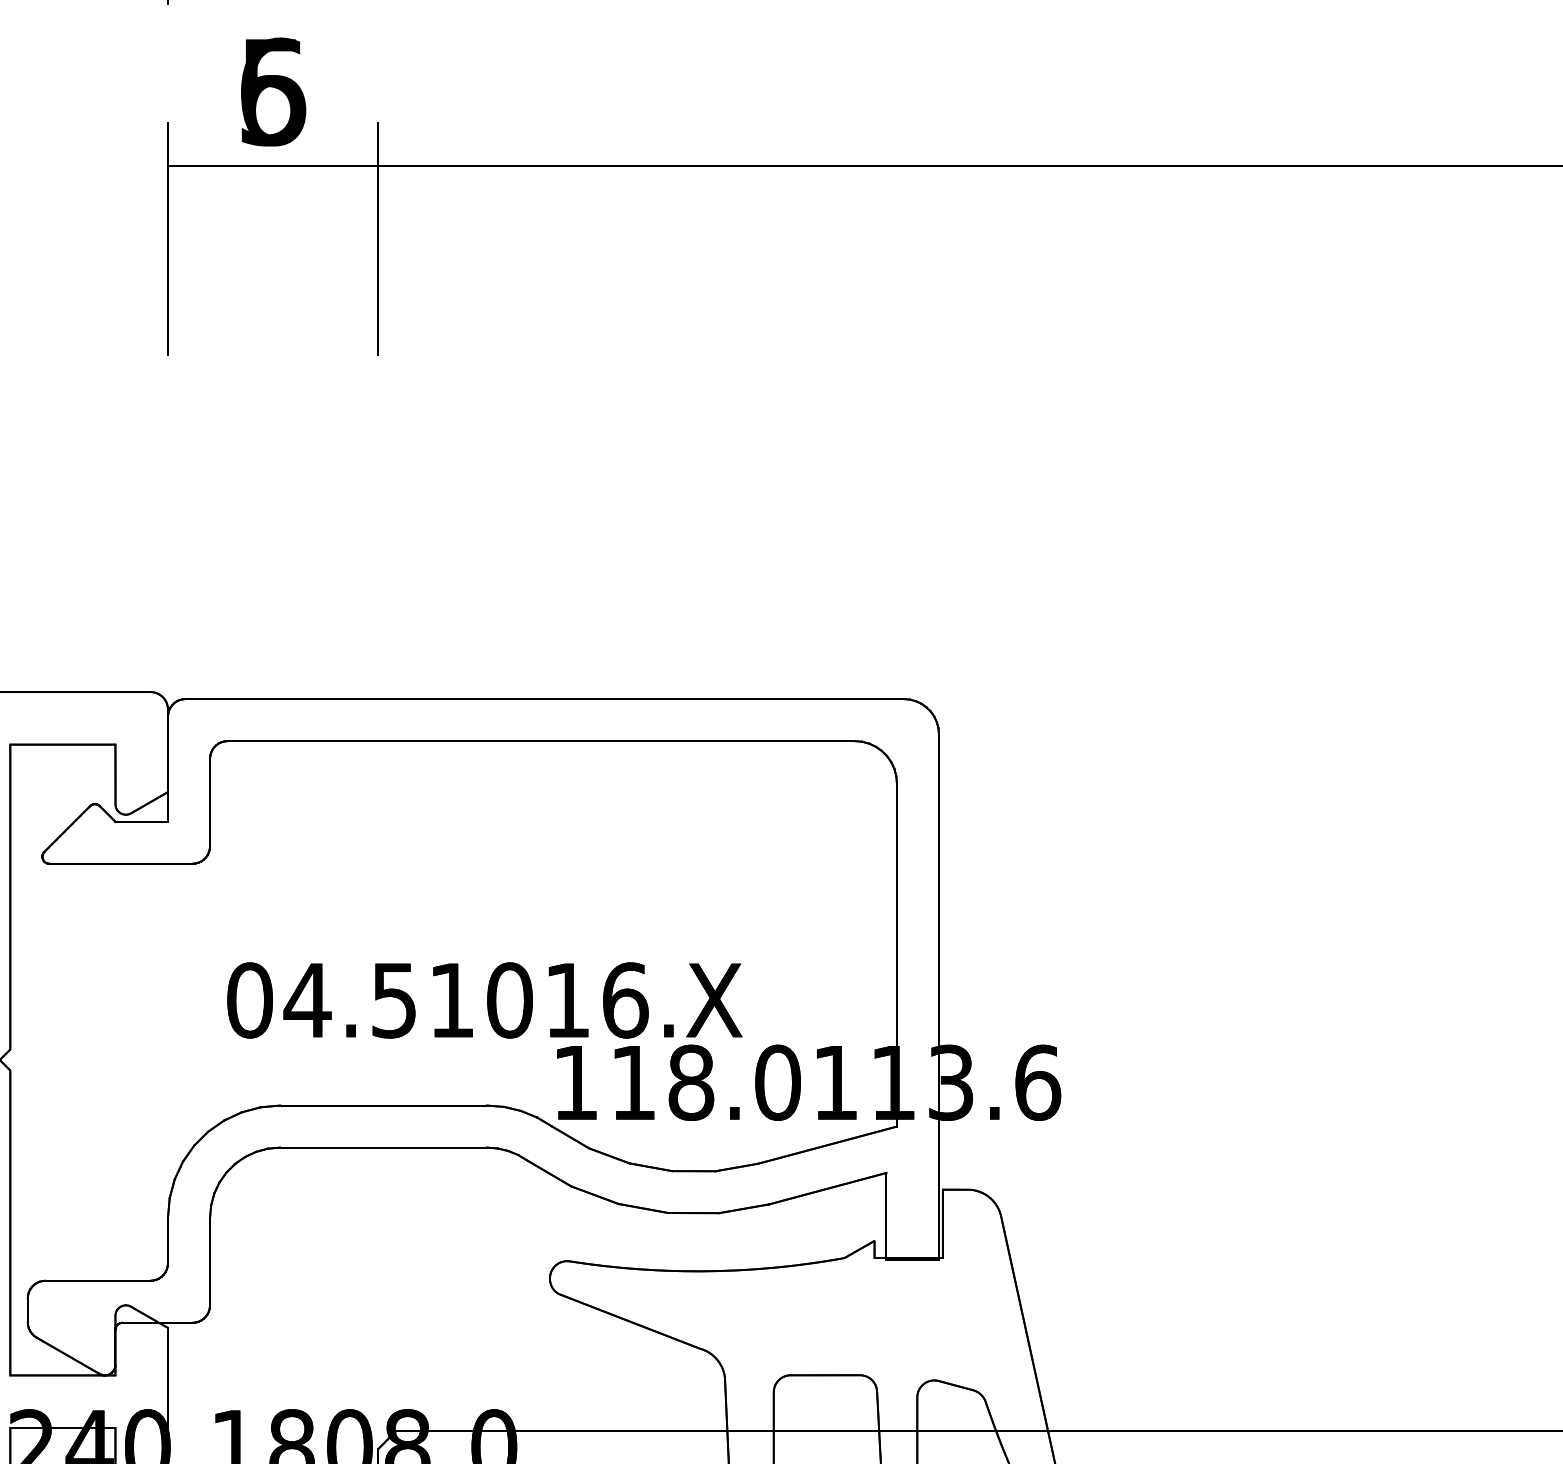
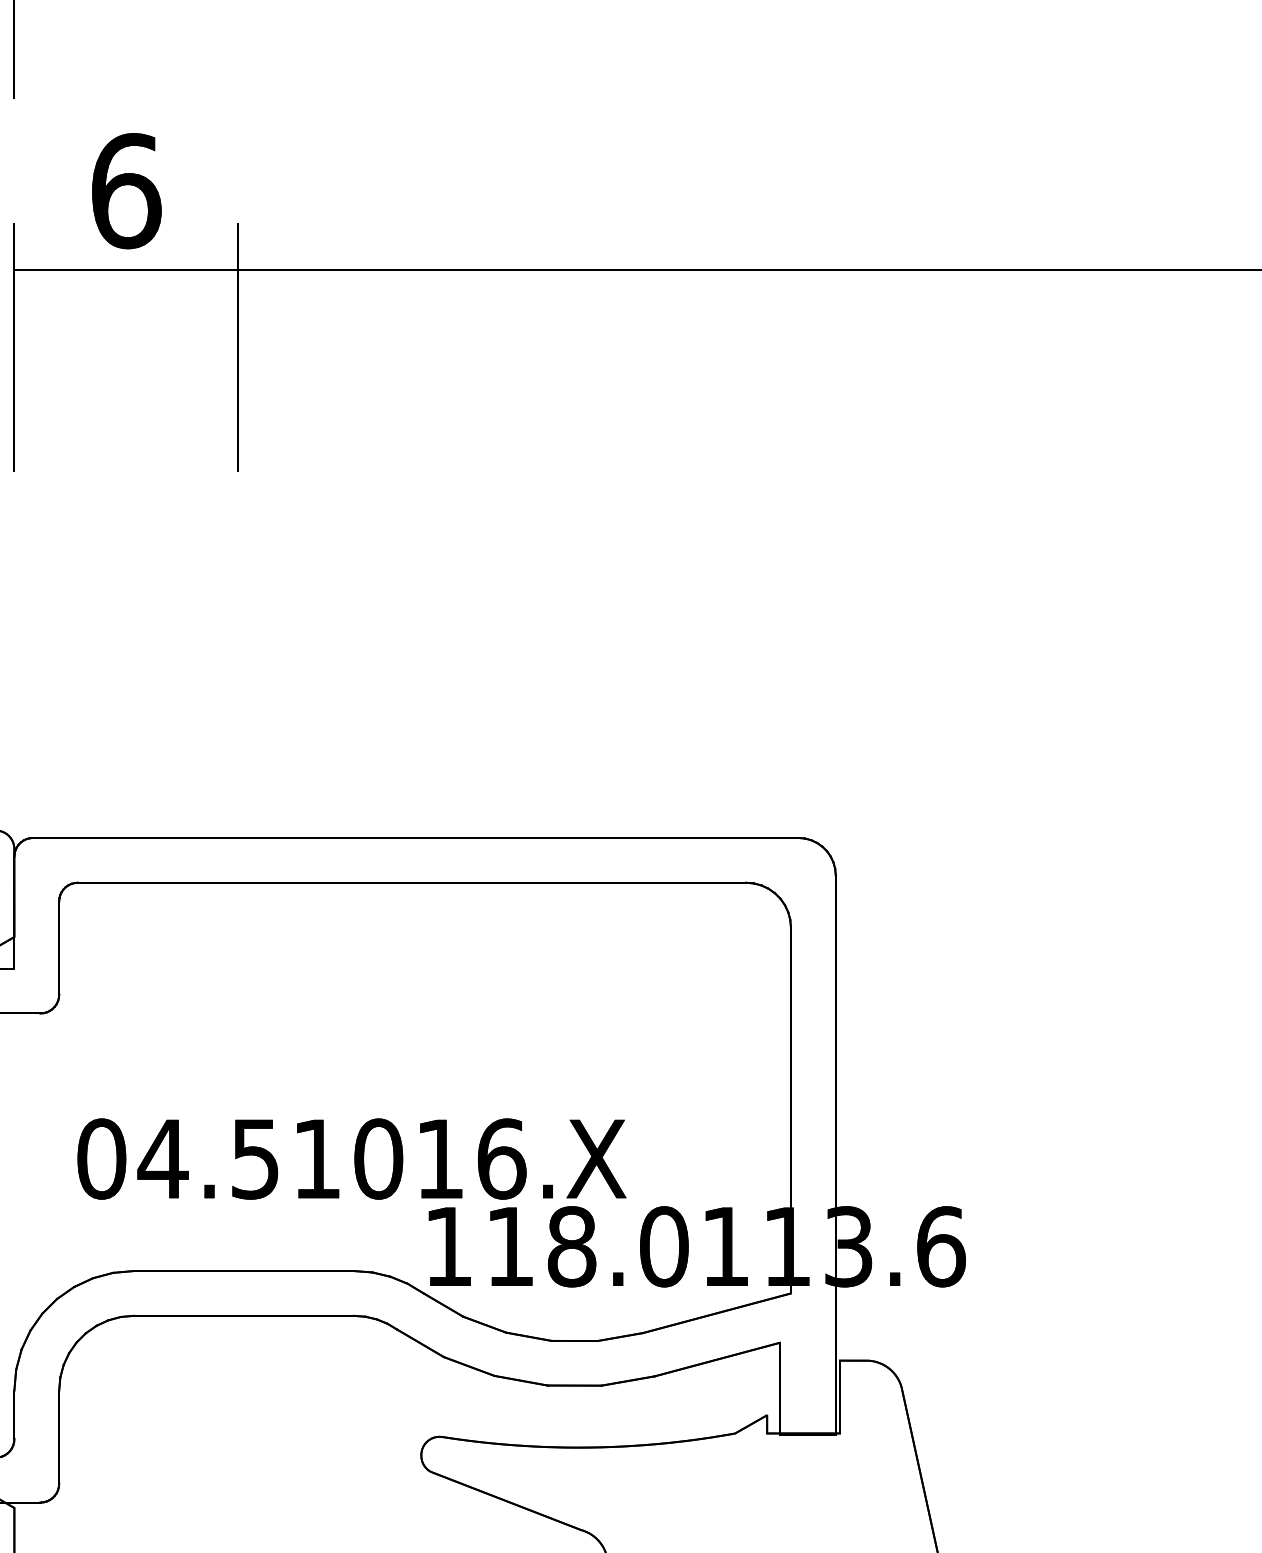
text: (273, 91) -> (126, 190), 5 -> 6

